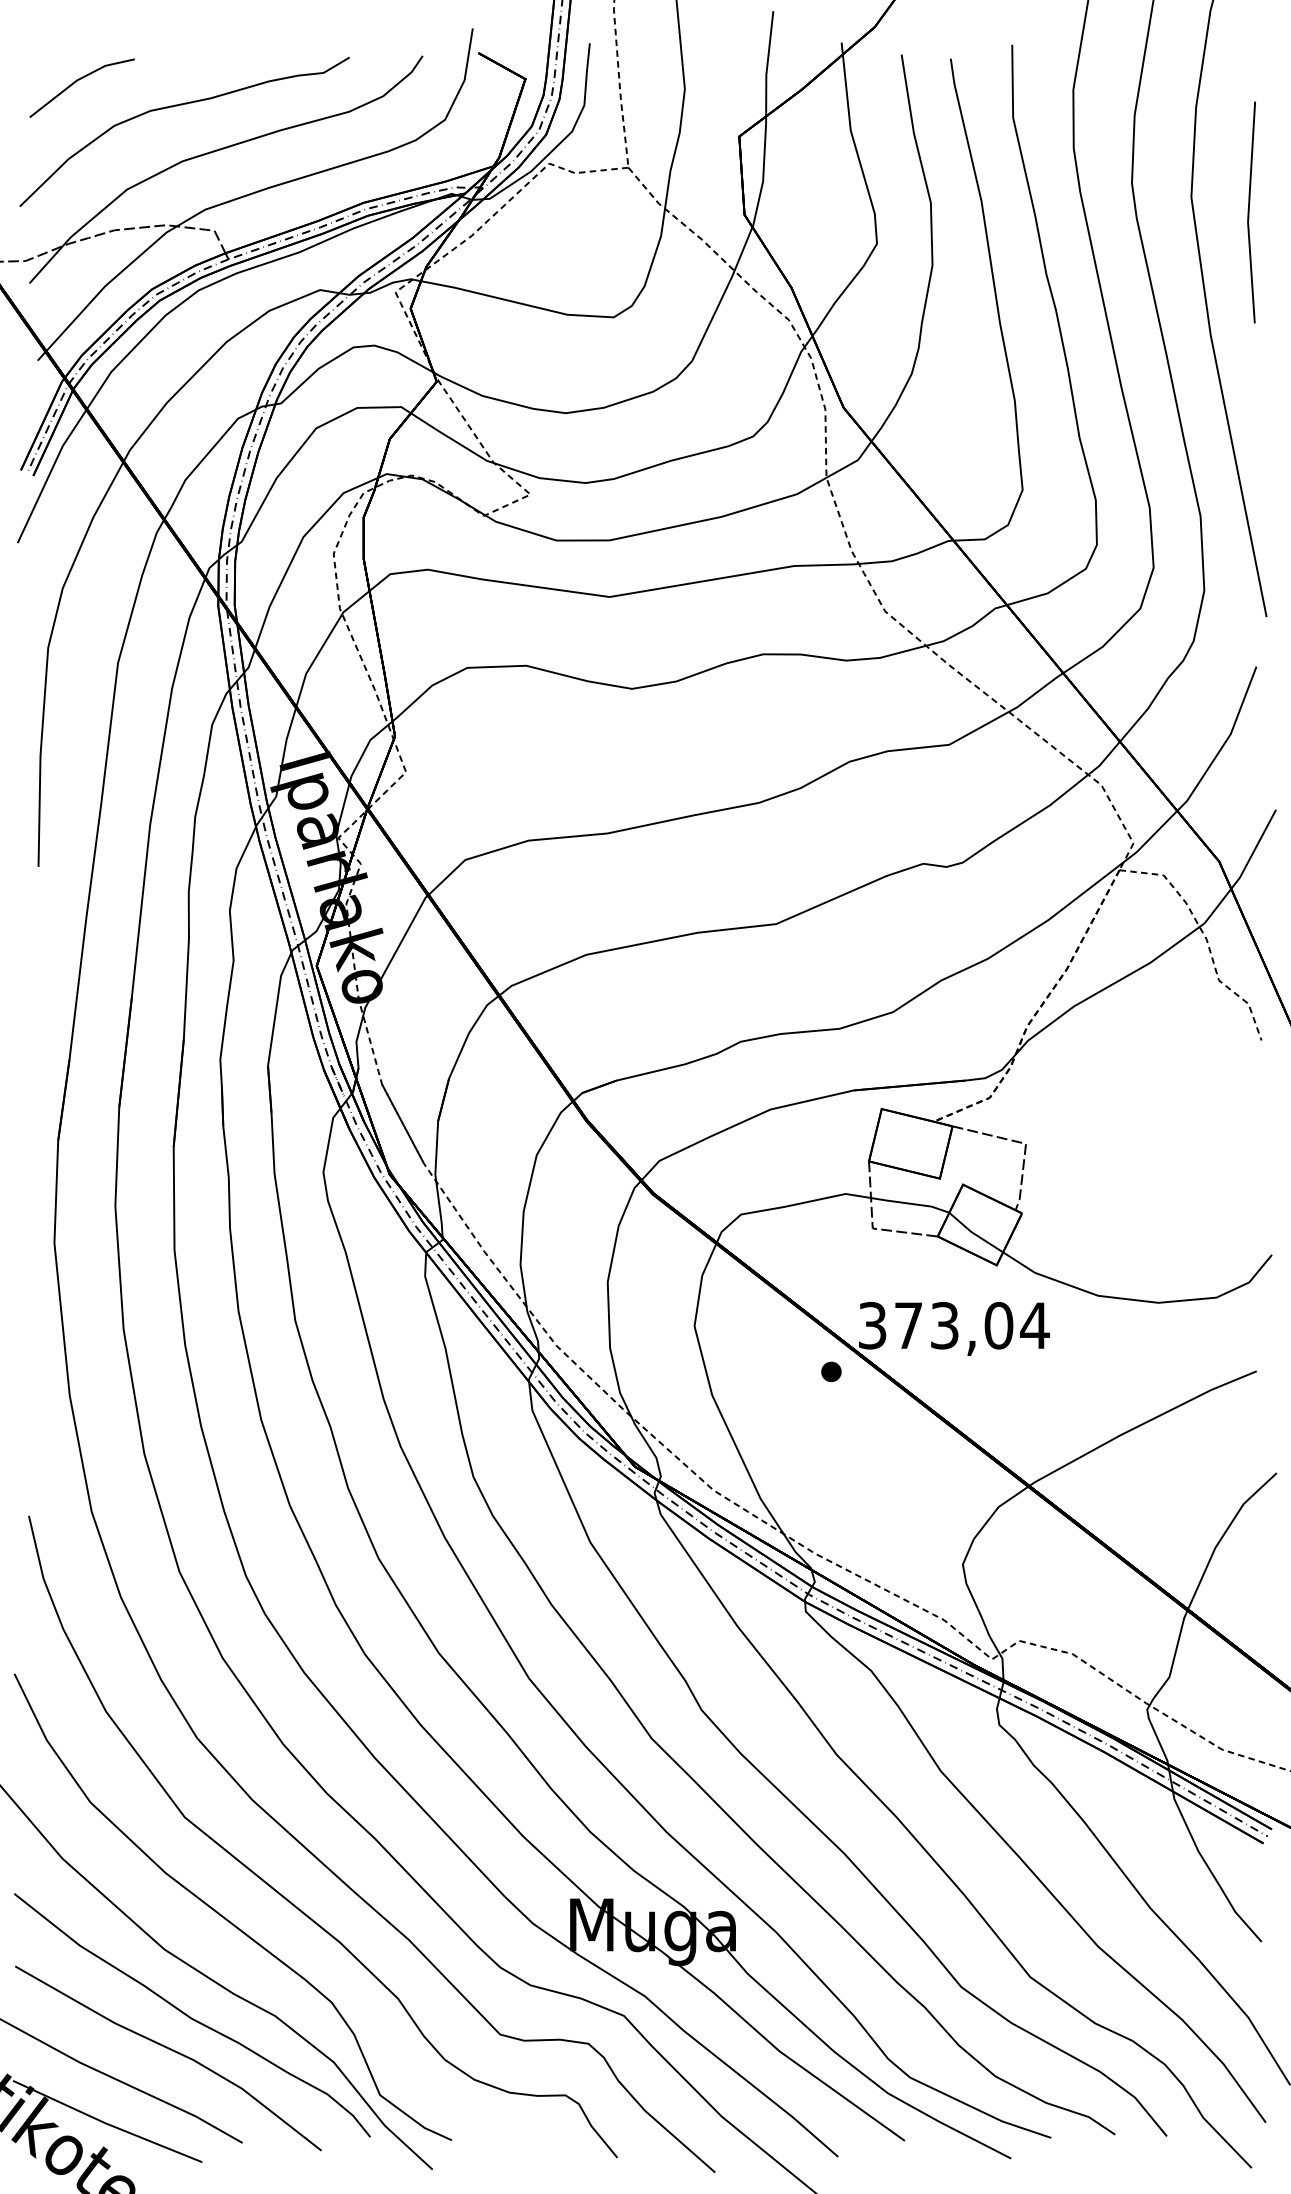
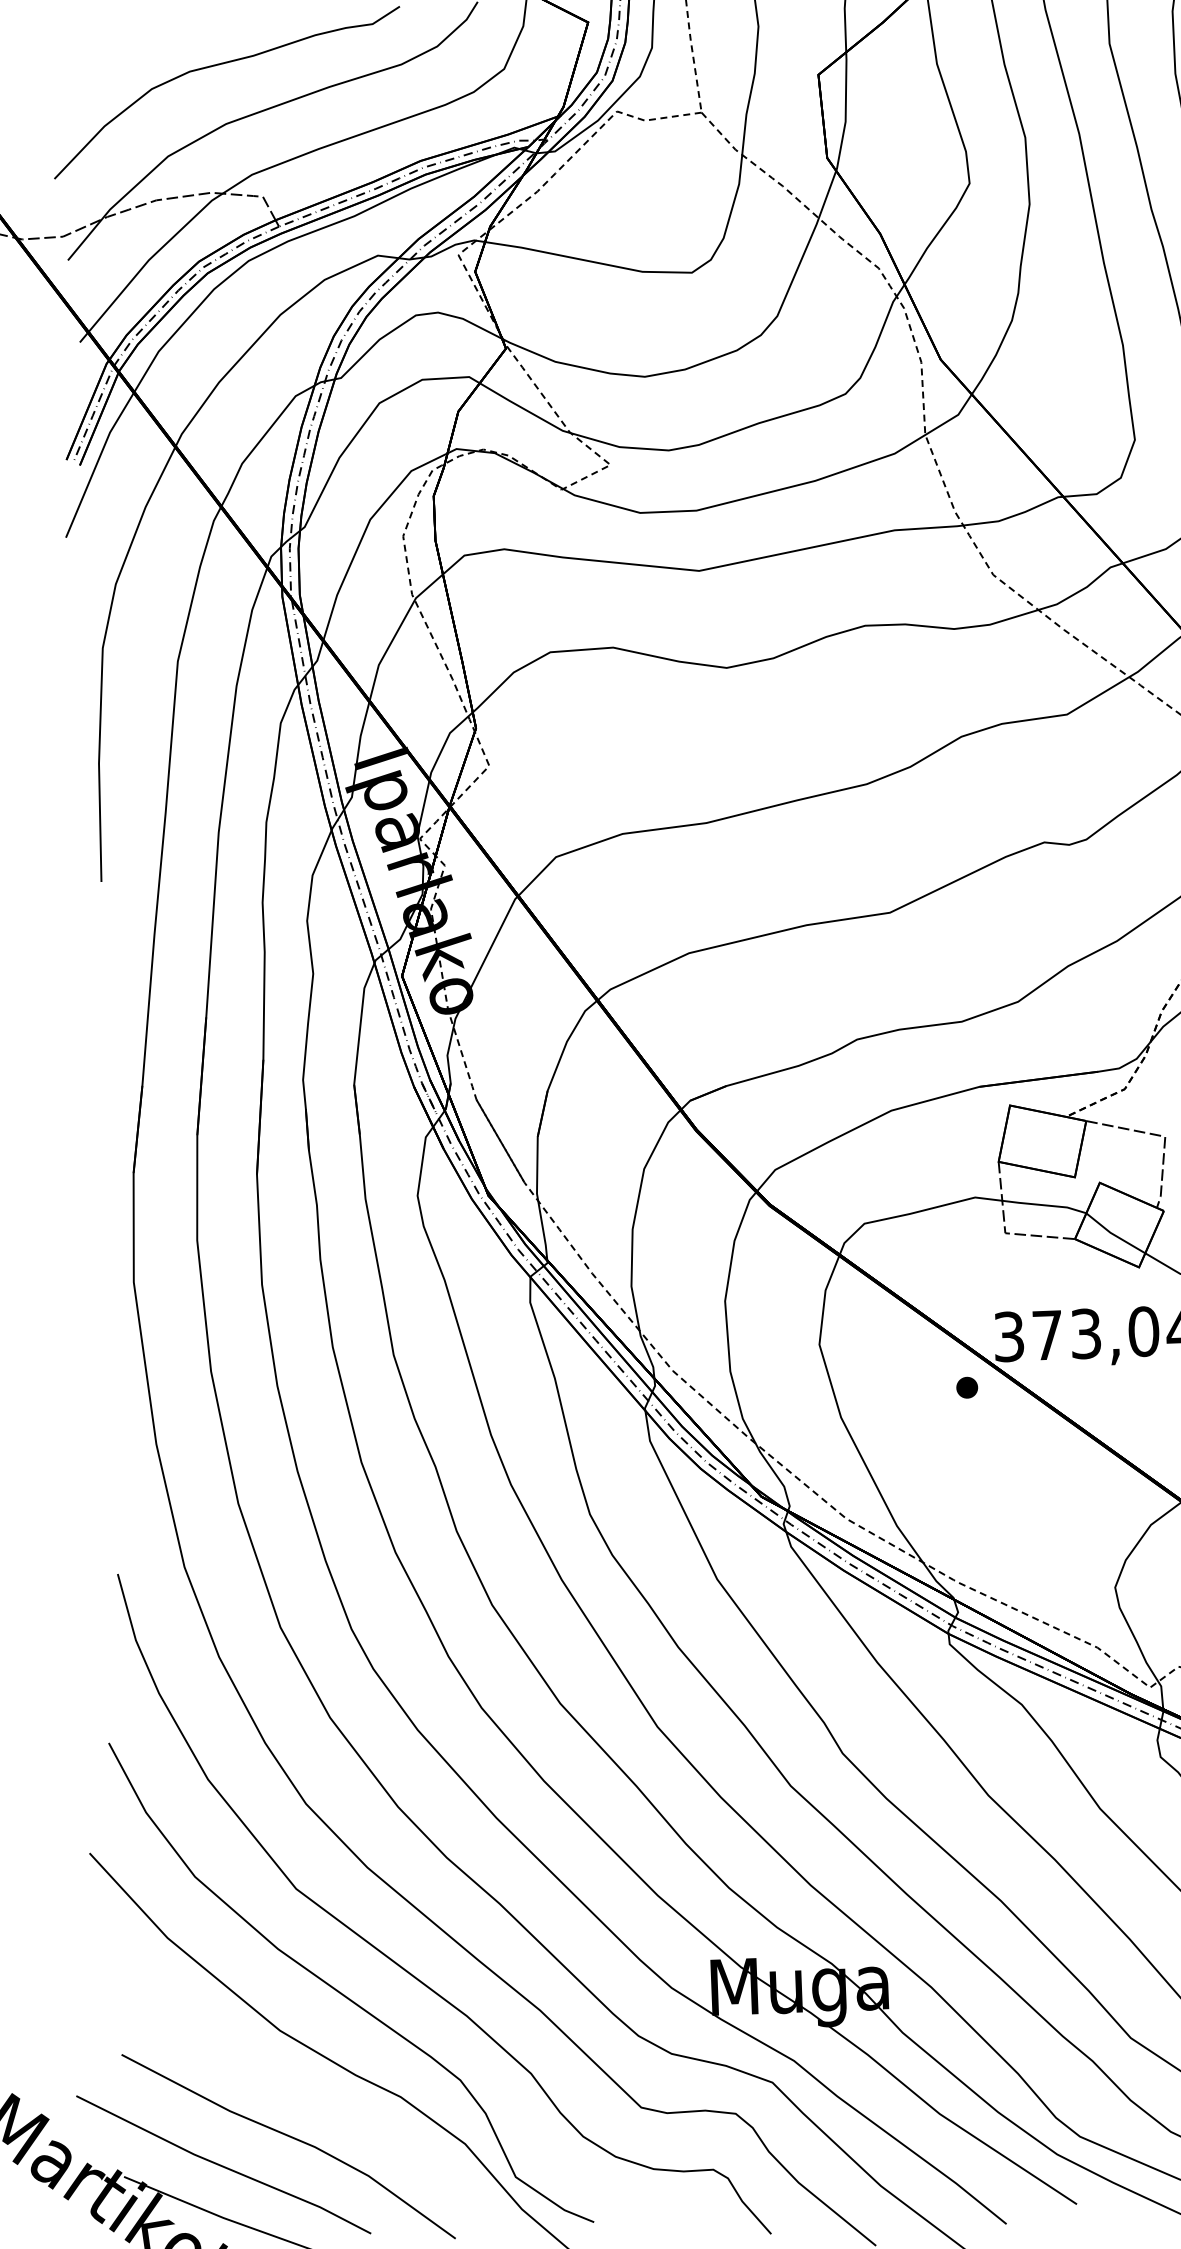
line: (76, 82) -> (109, 44), removed
curve: (190, 2016) -> (310, 2101), removed

